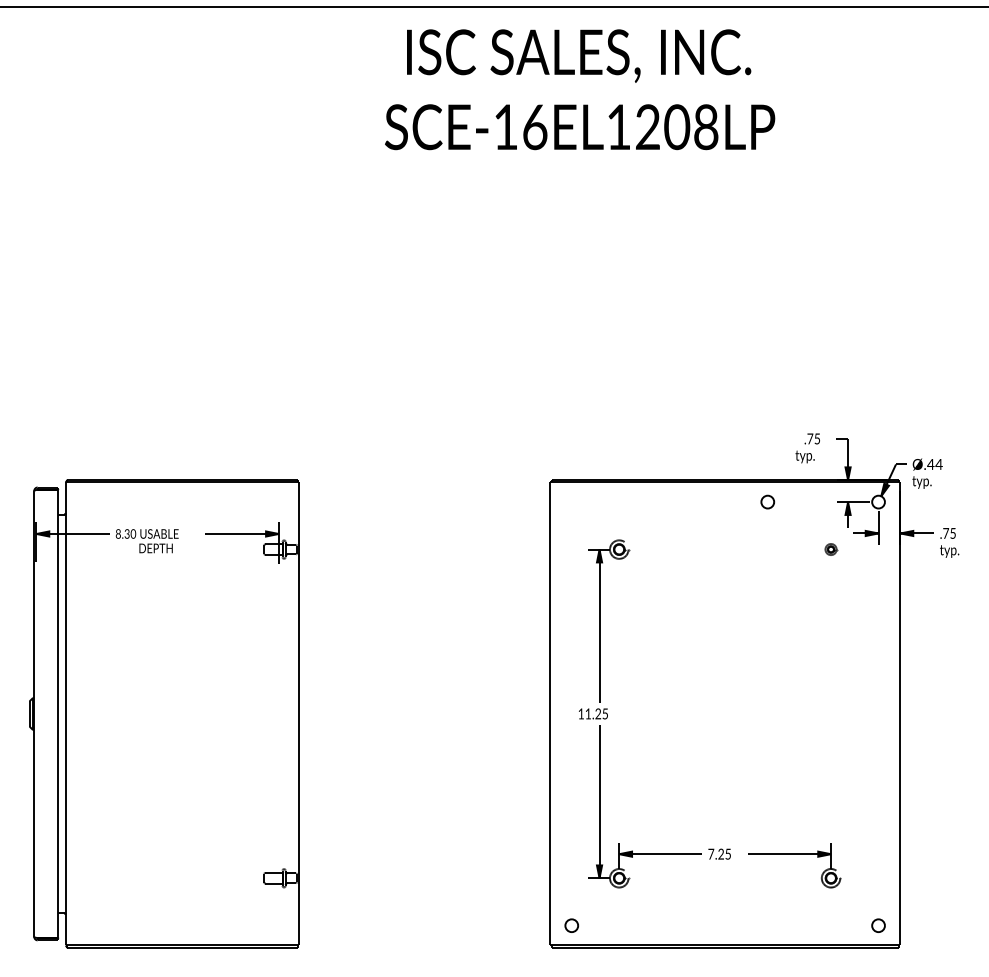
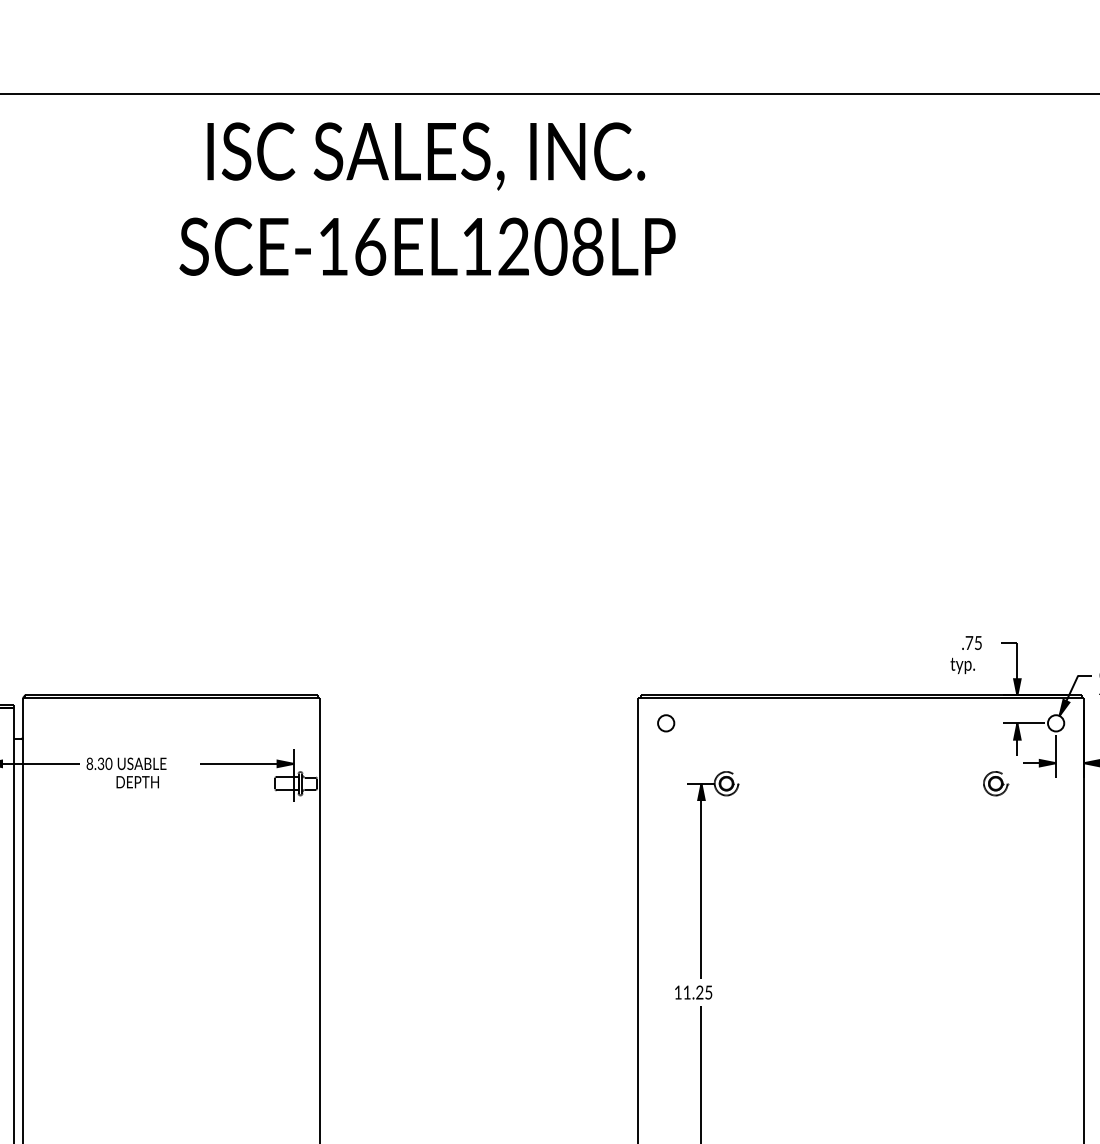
text: (580, 89) -> (428, 198), moved
part: (767, 501) -> (665, 722), moved
part: (830, 549) -> (995, 783), size x1.67

